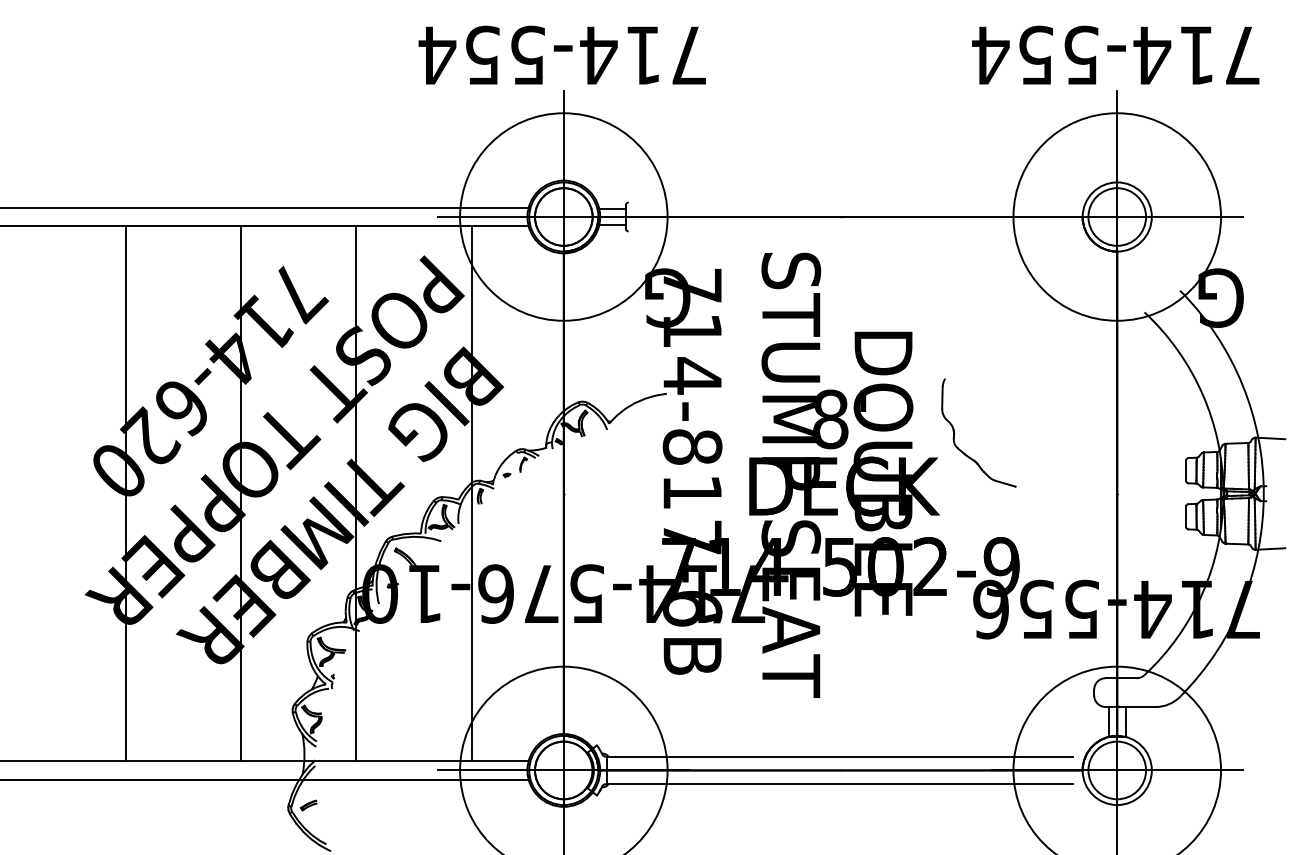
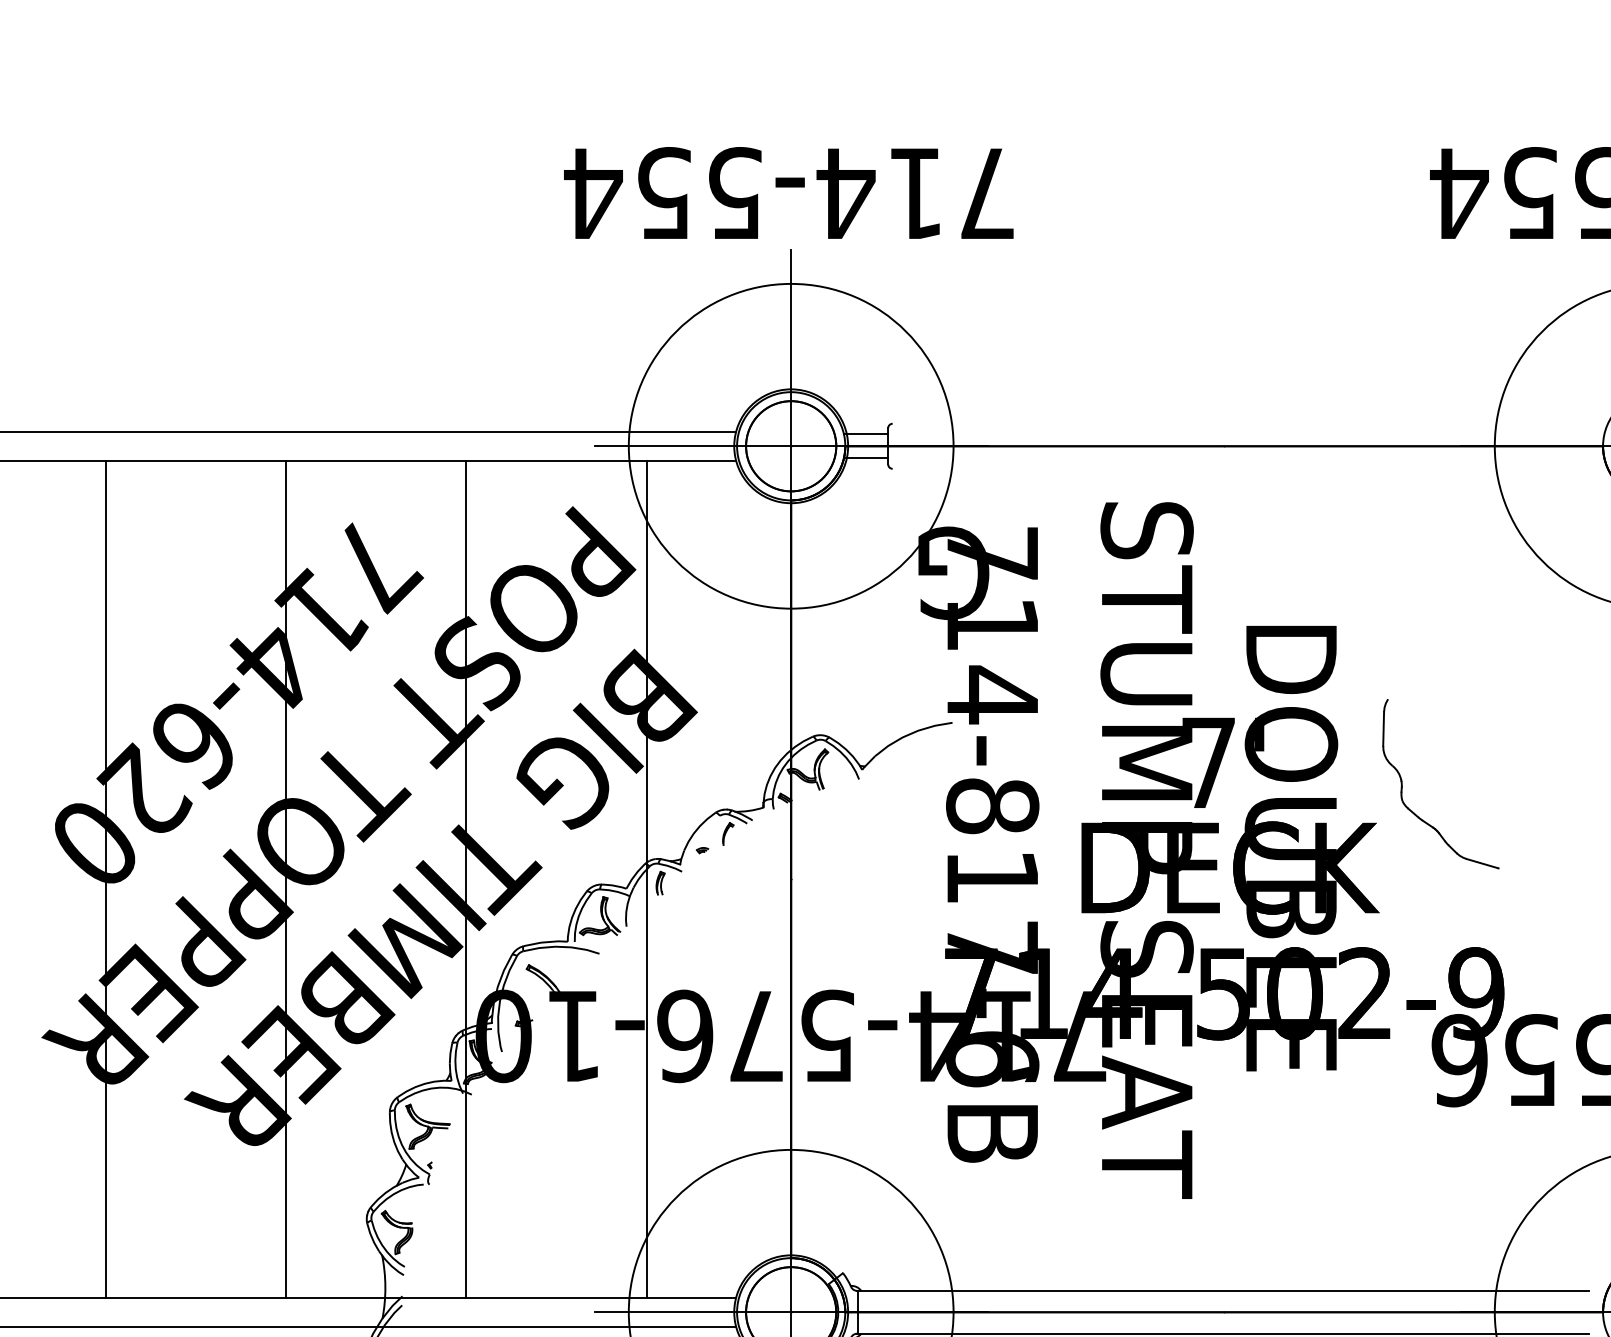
text: (830, 419) -> (1208, 763), 8' -> 7'

